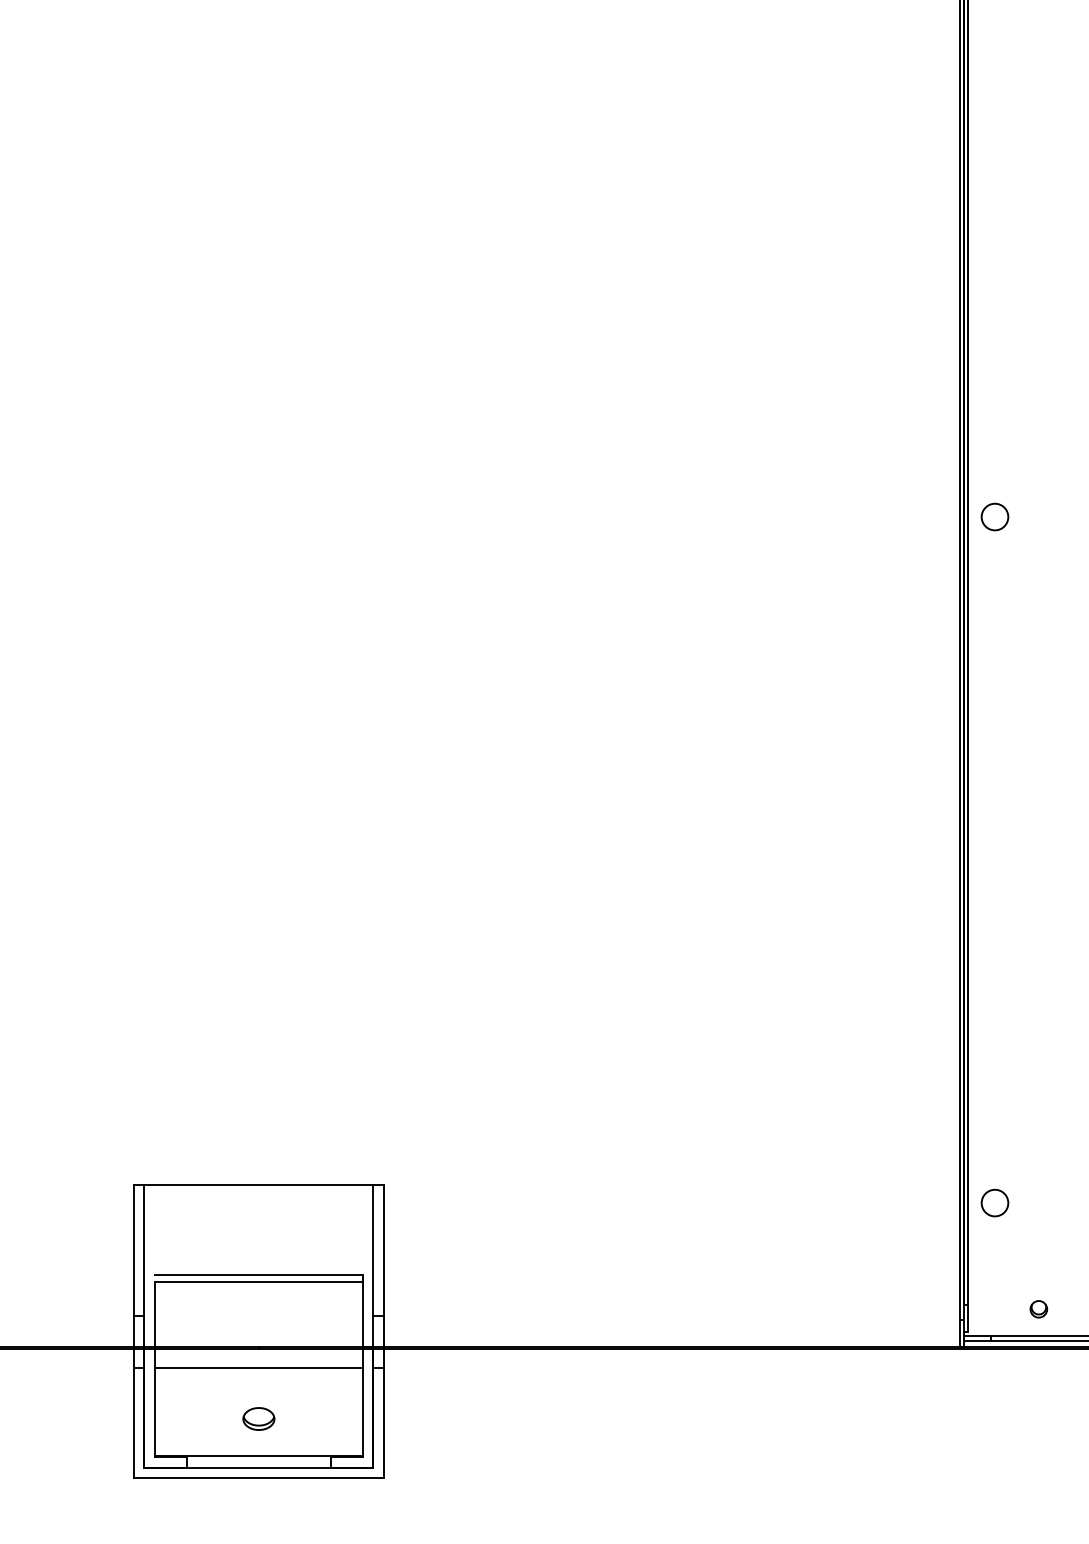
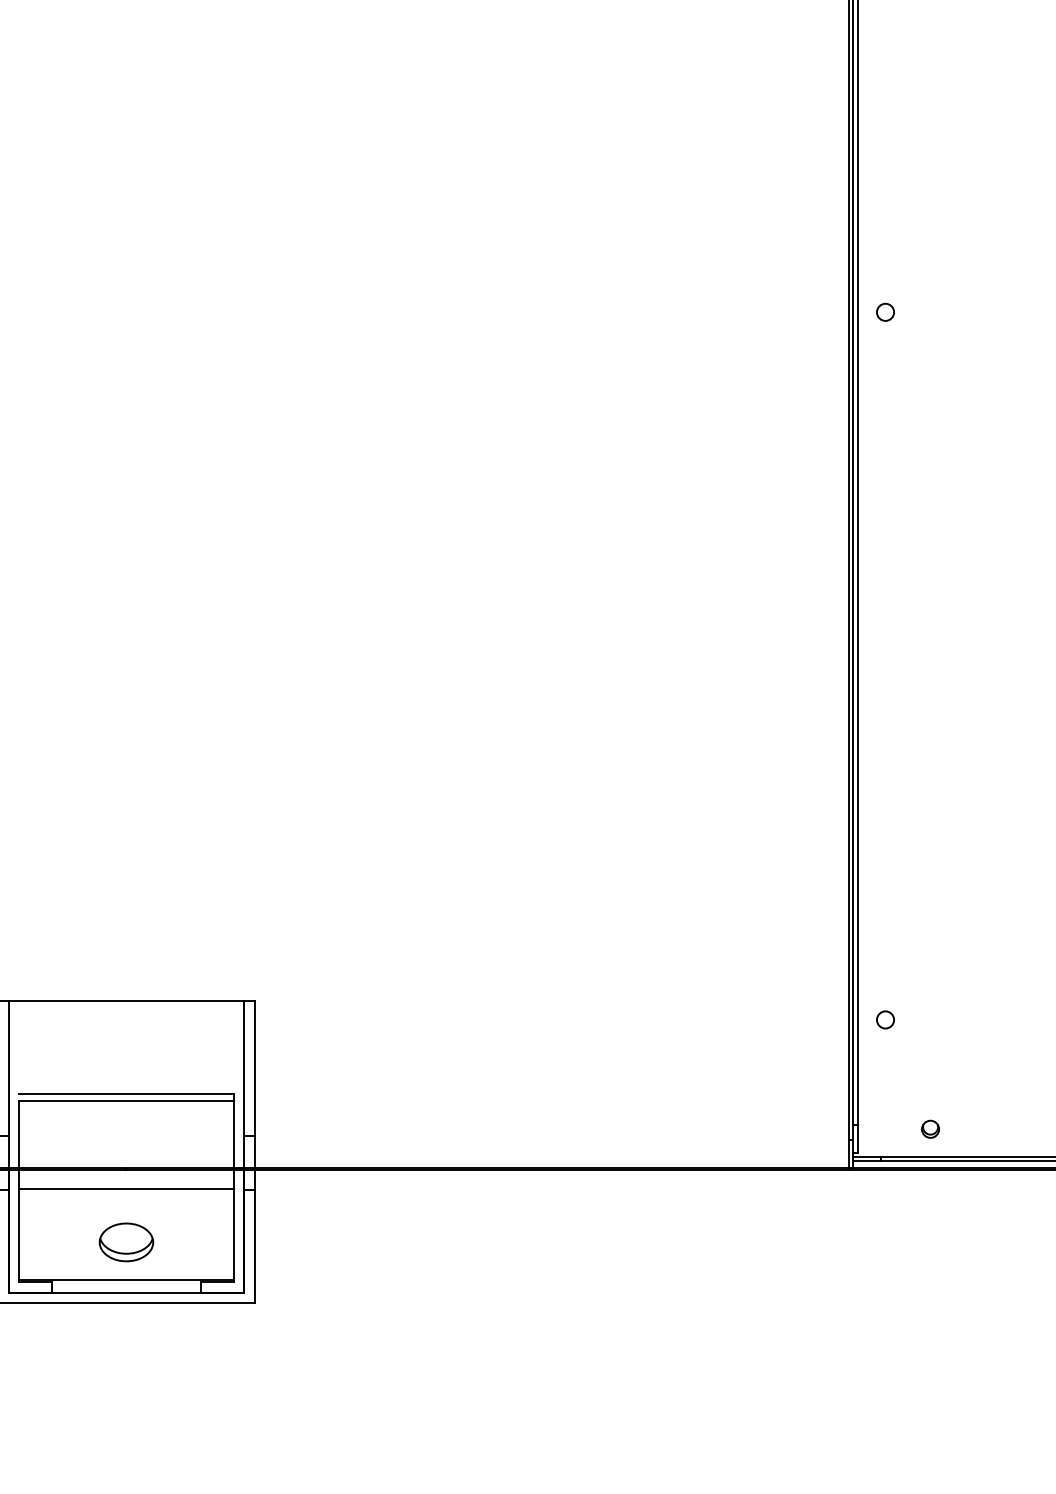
circle: (995, 516) -> (885, 311), size x0.62
circle: (995, 1203) -> (885, 1020), size x0.62
part: (258, 1418) -> (126, 1241), size x1.67

